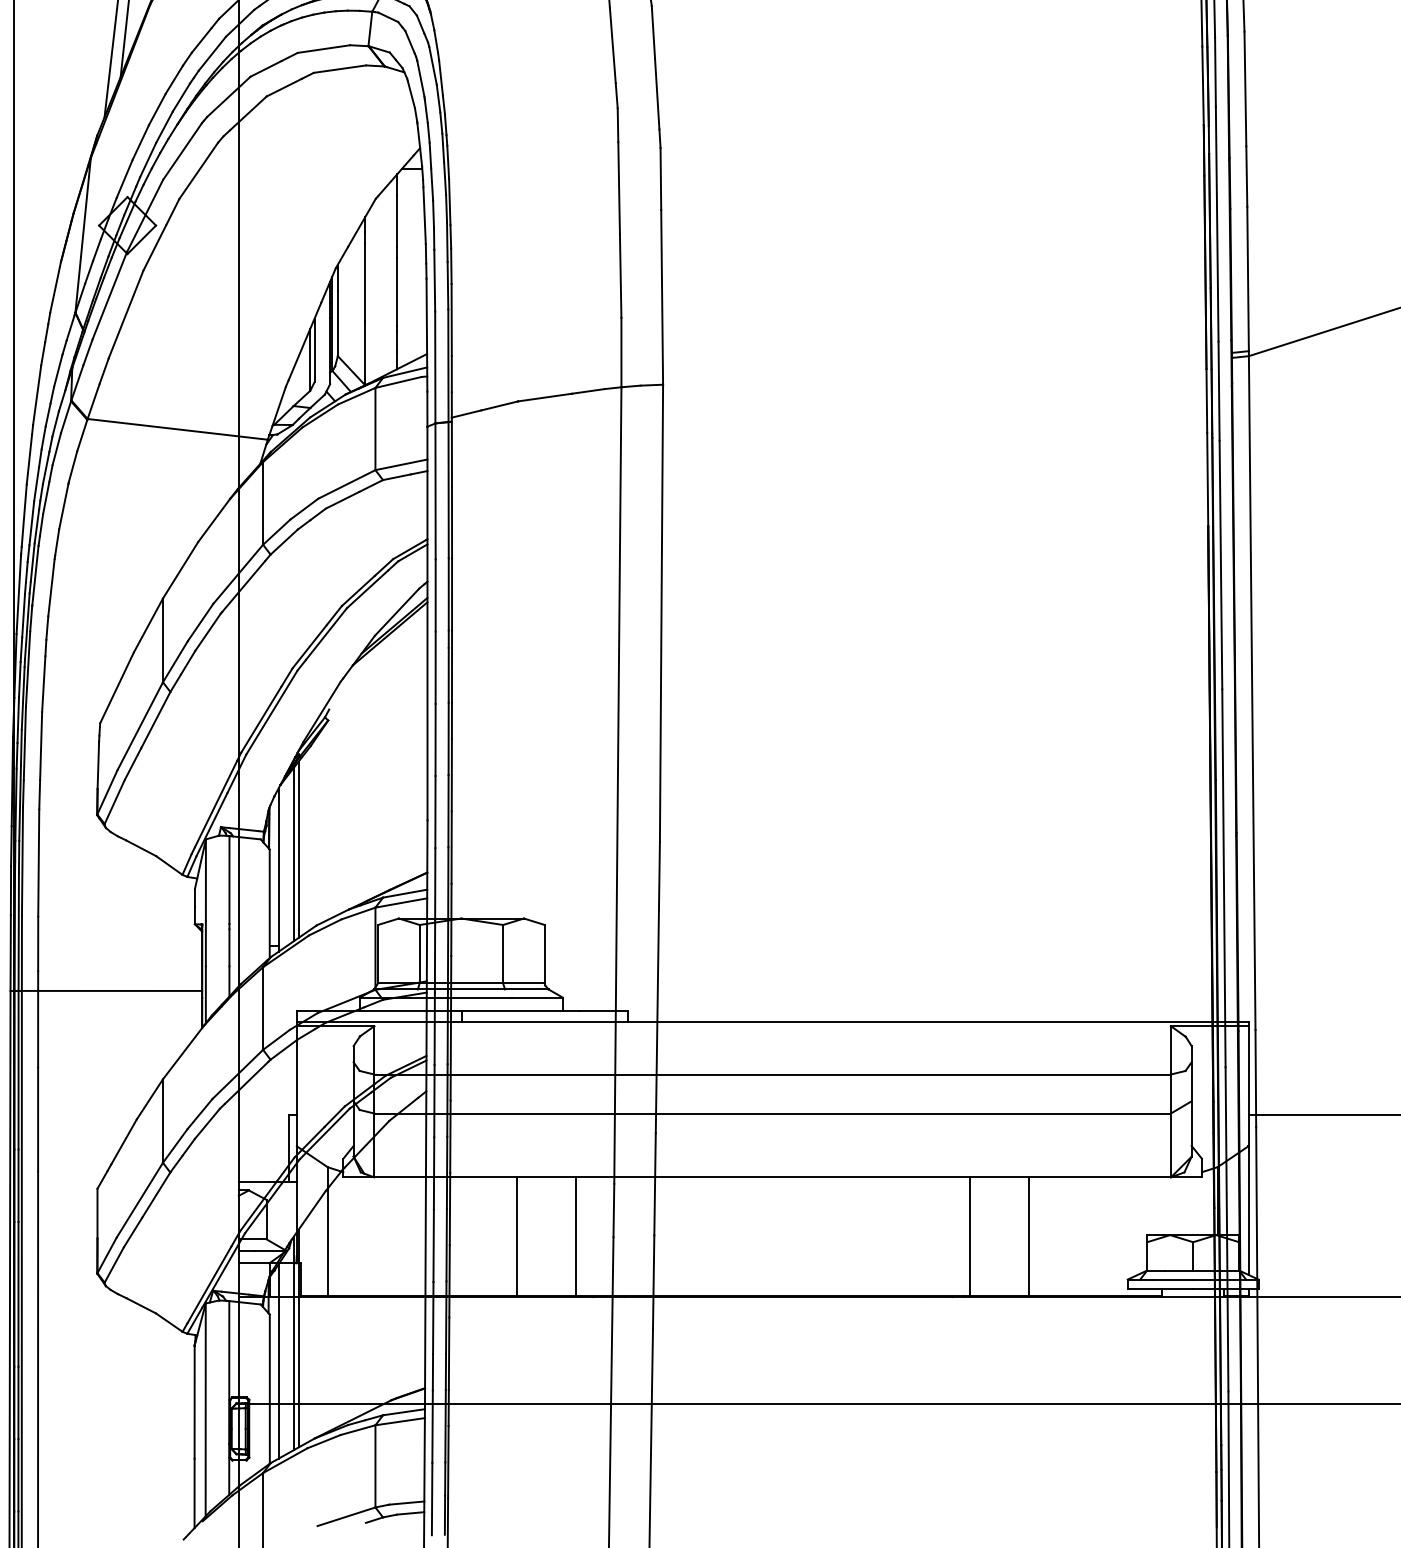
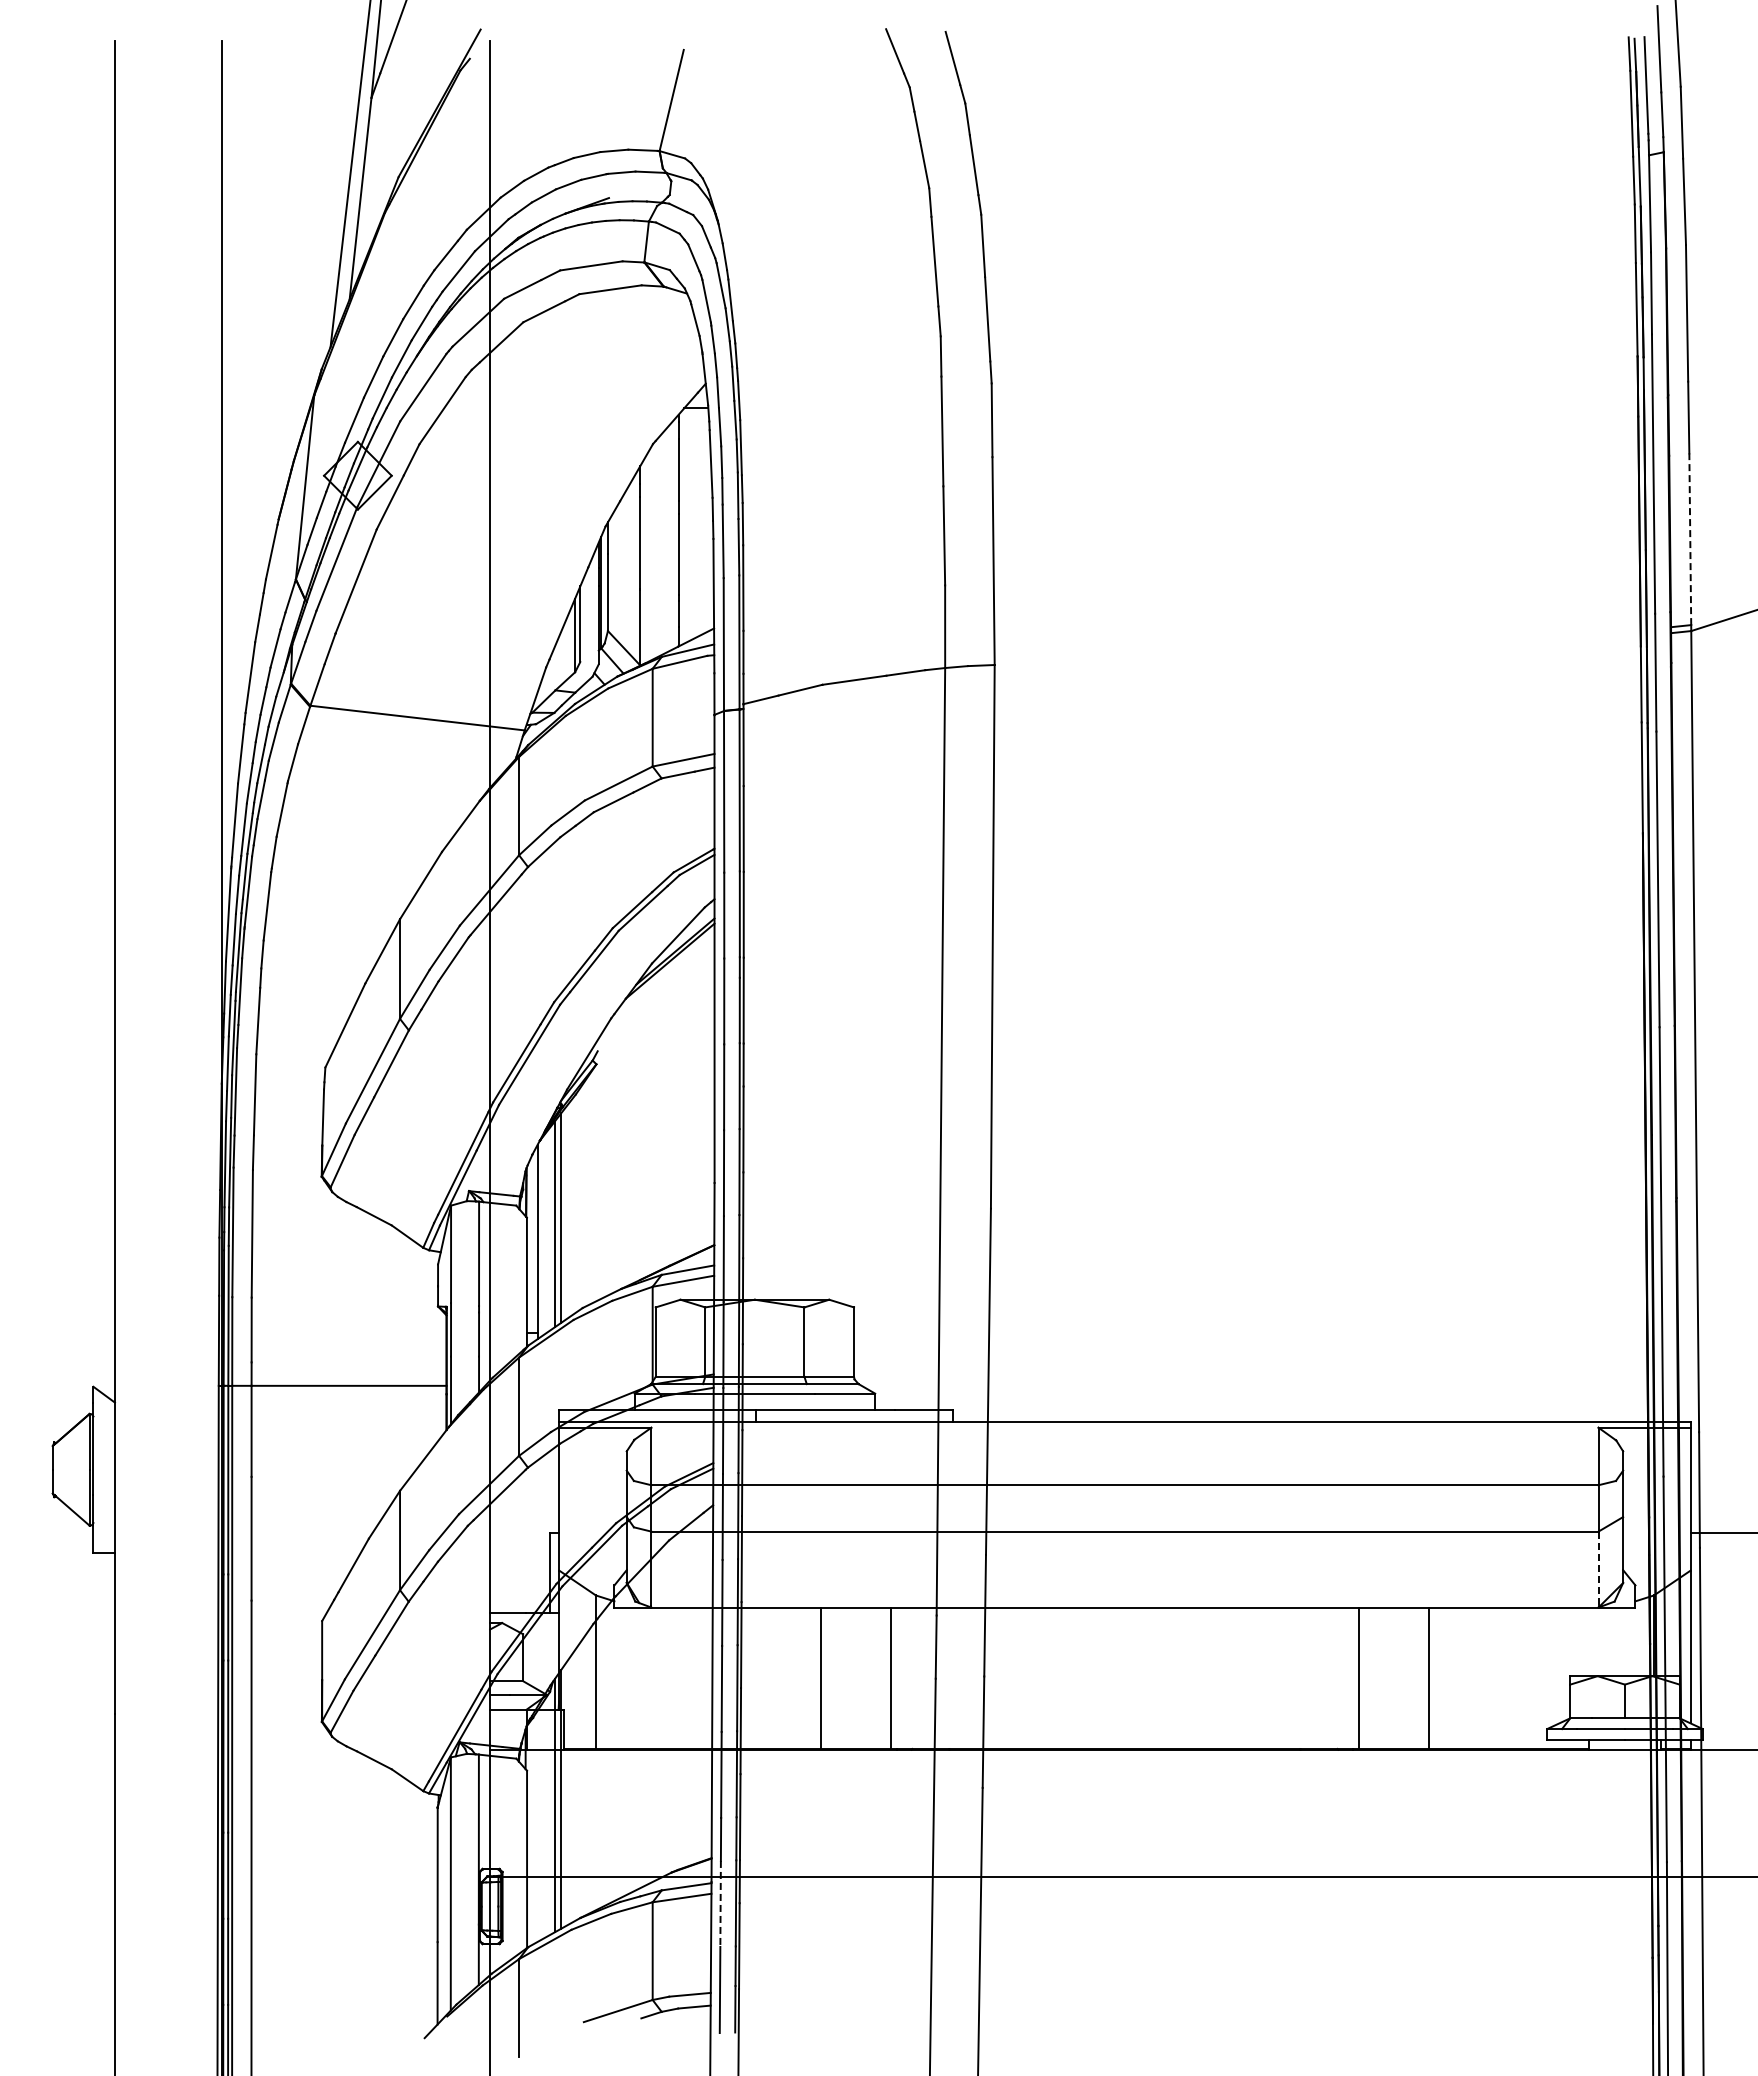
line: (1248, 279) -> (1690, 539), solid -> dashed
line: (1170, 1144) -> (1598, 1568), solid -> dashed
line: (278, 1360) -> (537, 1825), removed
line: (432, 1427) -> (720, 1904), solid -> dashed

